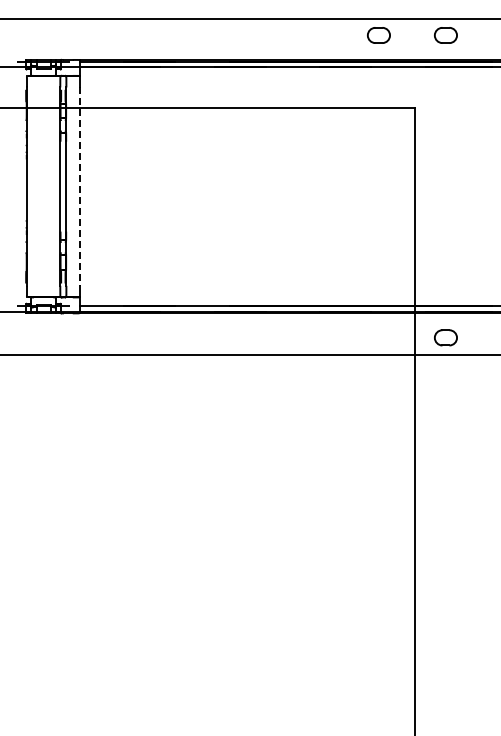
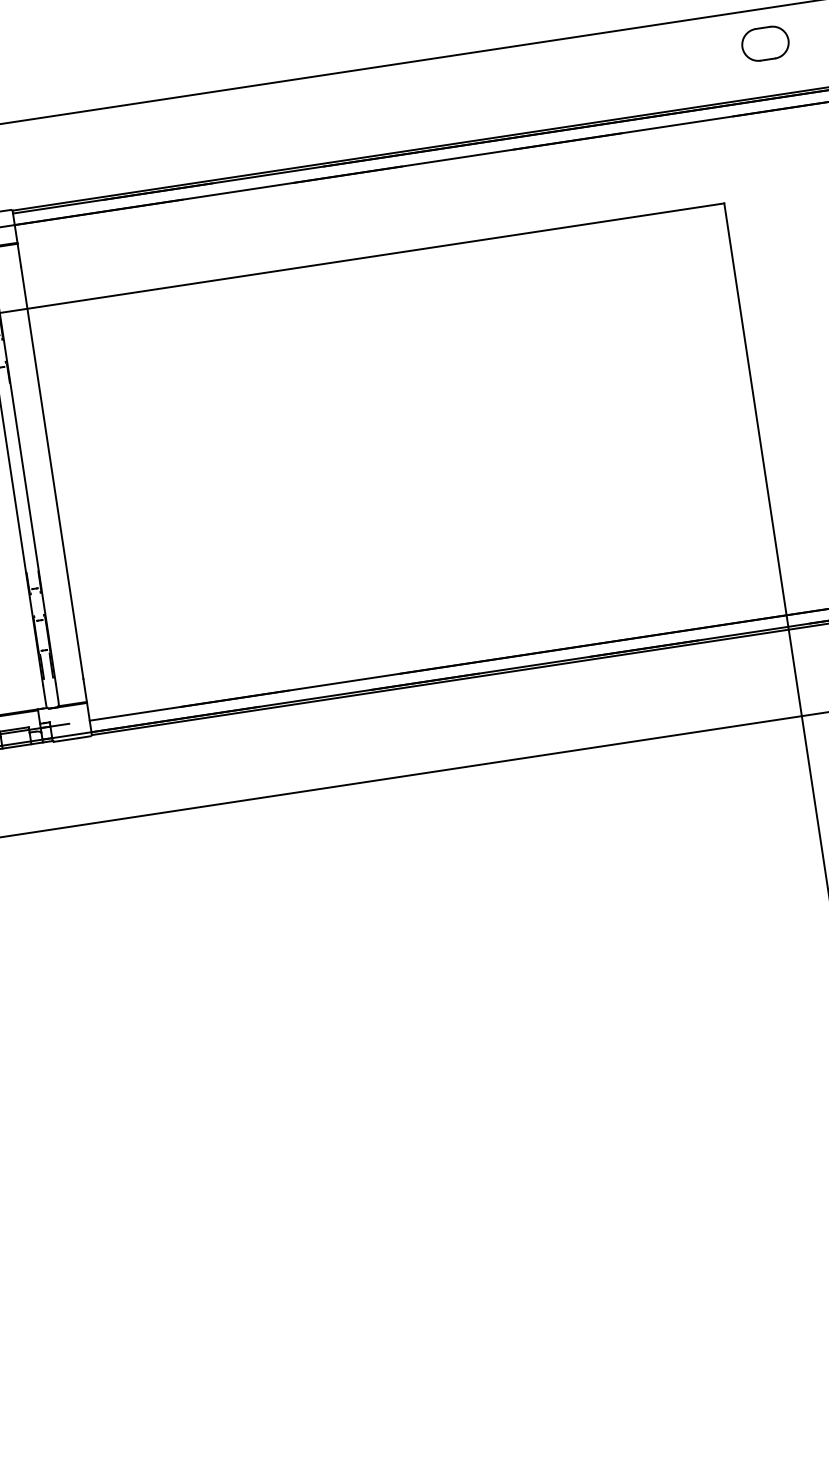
part: (378, 35) -> (625, 65), removed
line: (79, 187) -> (52, 474), dashed -> solid

